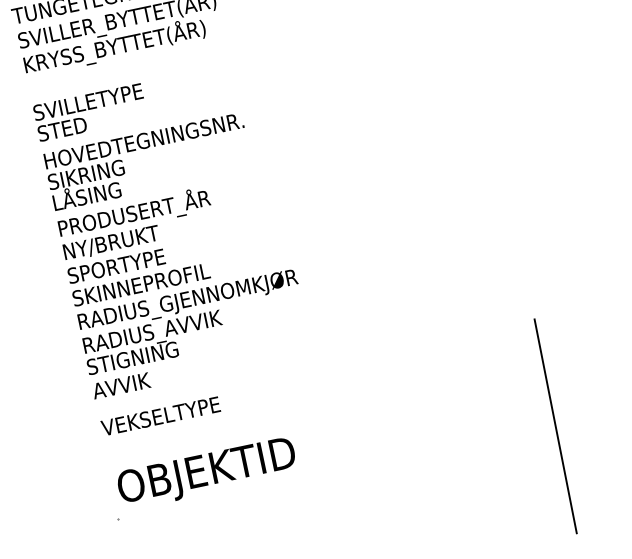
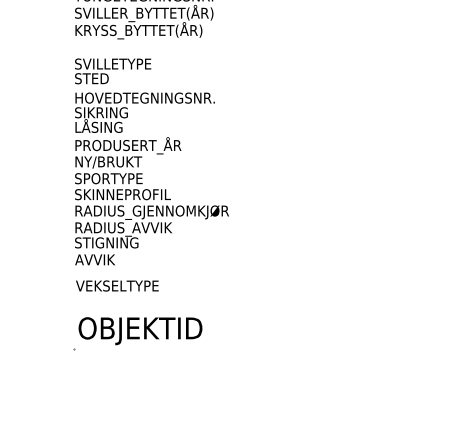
line: (555, 426) -> (381, 348), removed

